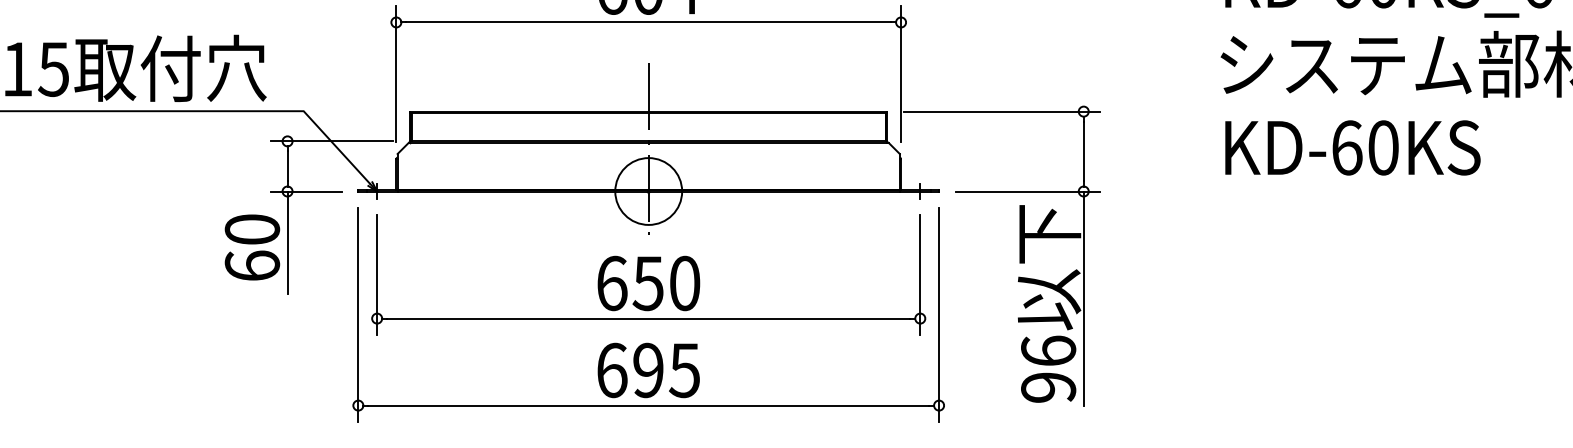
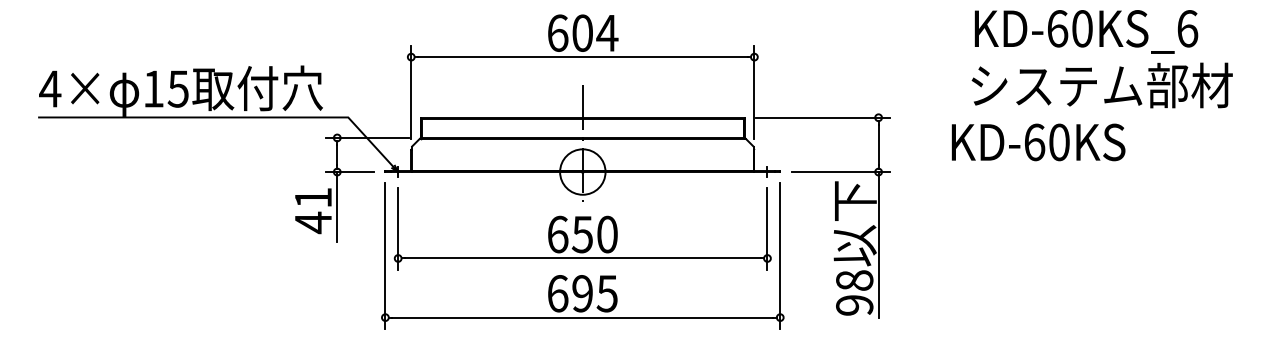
text: (1352, 148) -> (1038, 142), moved
text: (252, 248) -> (313, 210), 60 -> 41
text: (1048, 351) -> (854, 280), 96 -> 98

